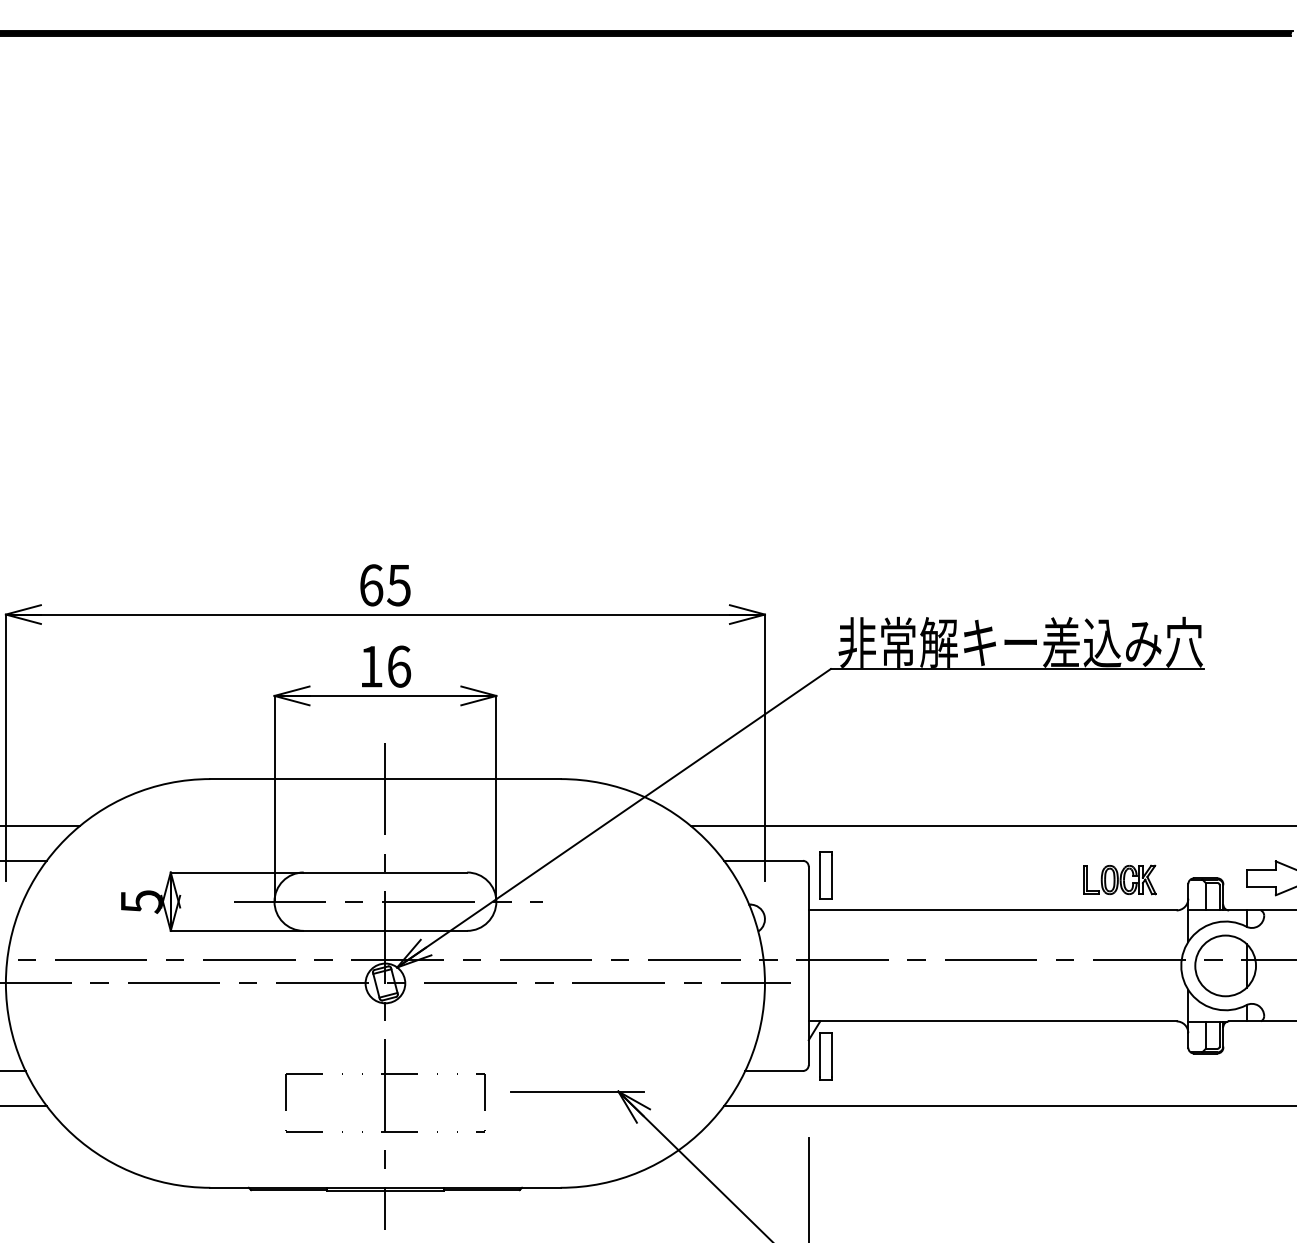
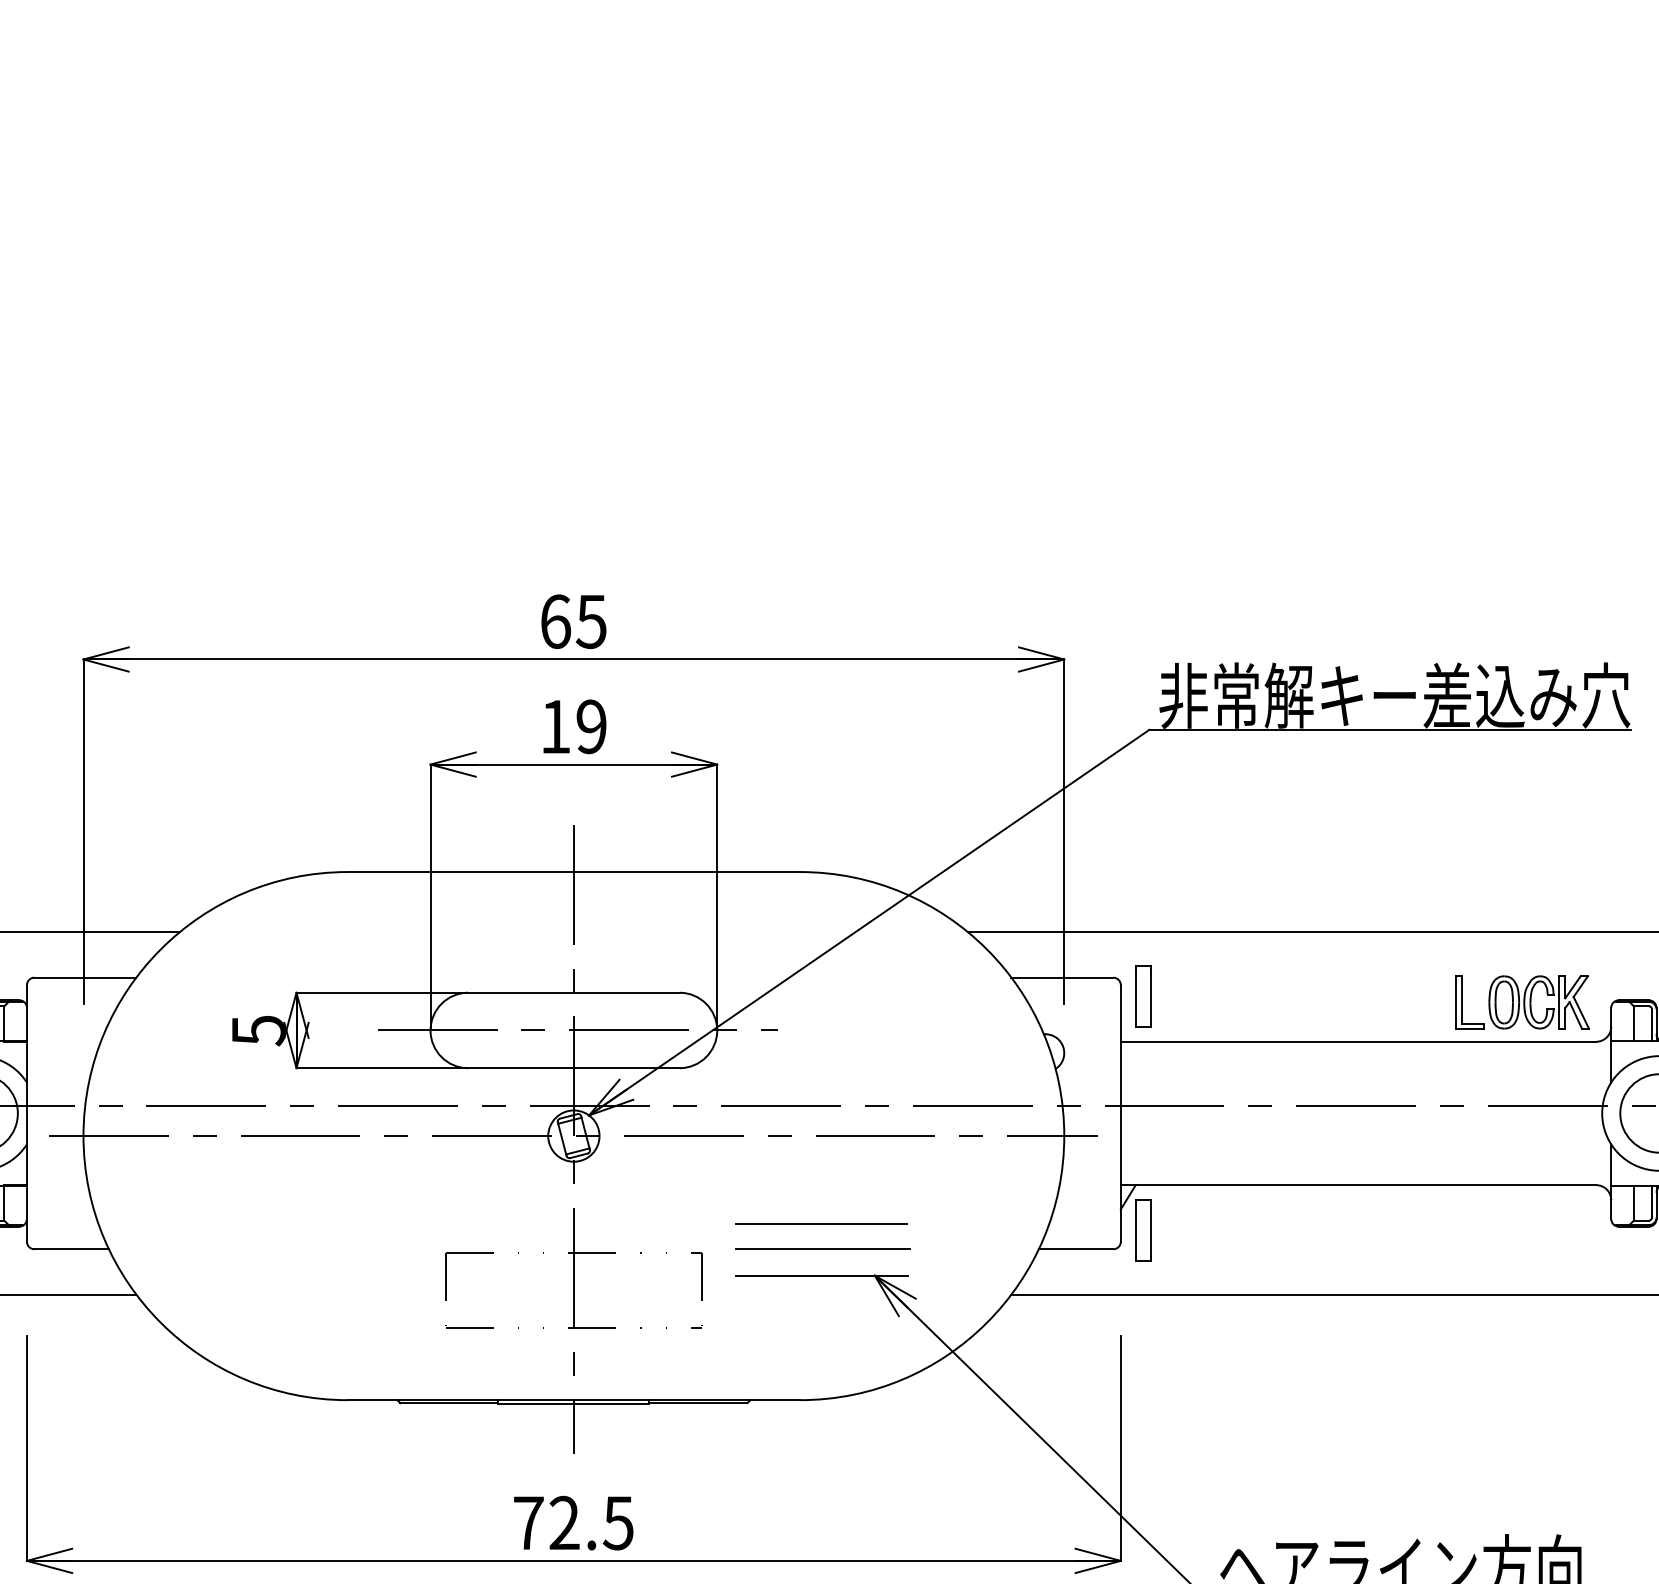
text: (399, 666) -> (592, 726), 16 -> 19
part: (1119, 879) -> (1522, 1001), size x1.43
line: (576, 1051) -> (820, 1224), added
line: (577, 1071) -> (822, 1249), added

